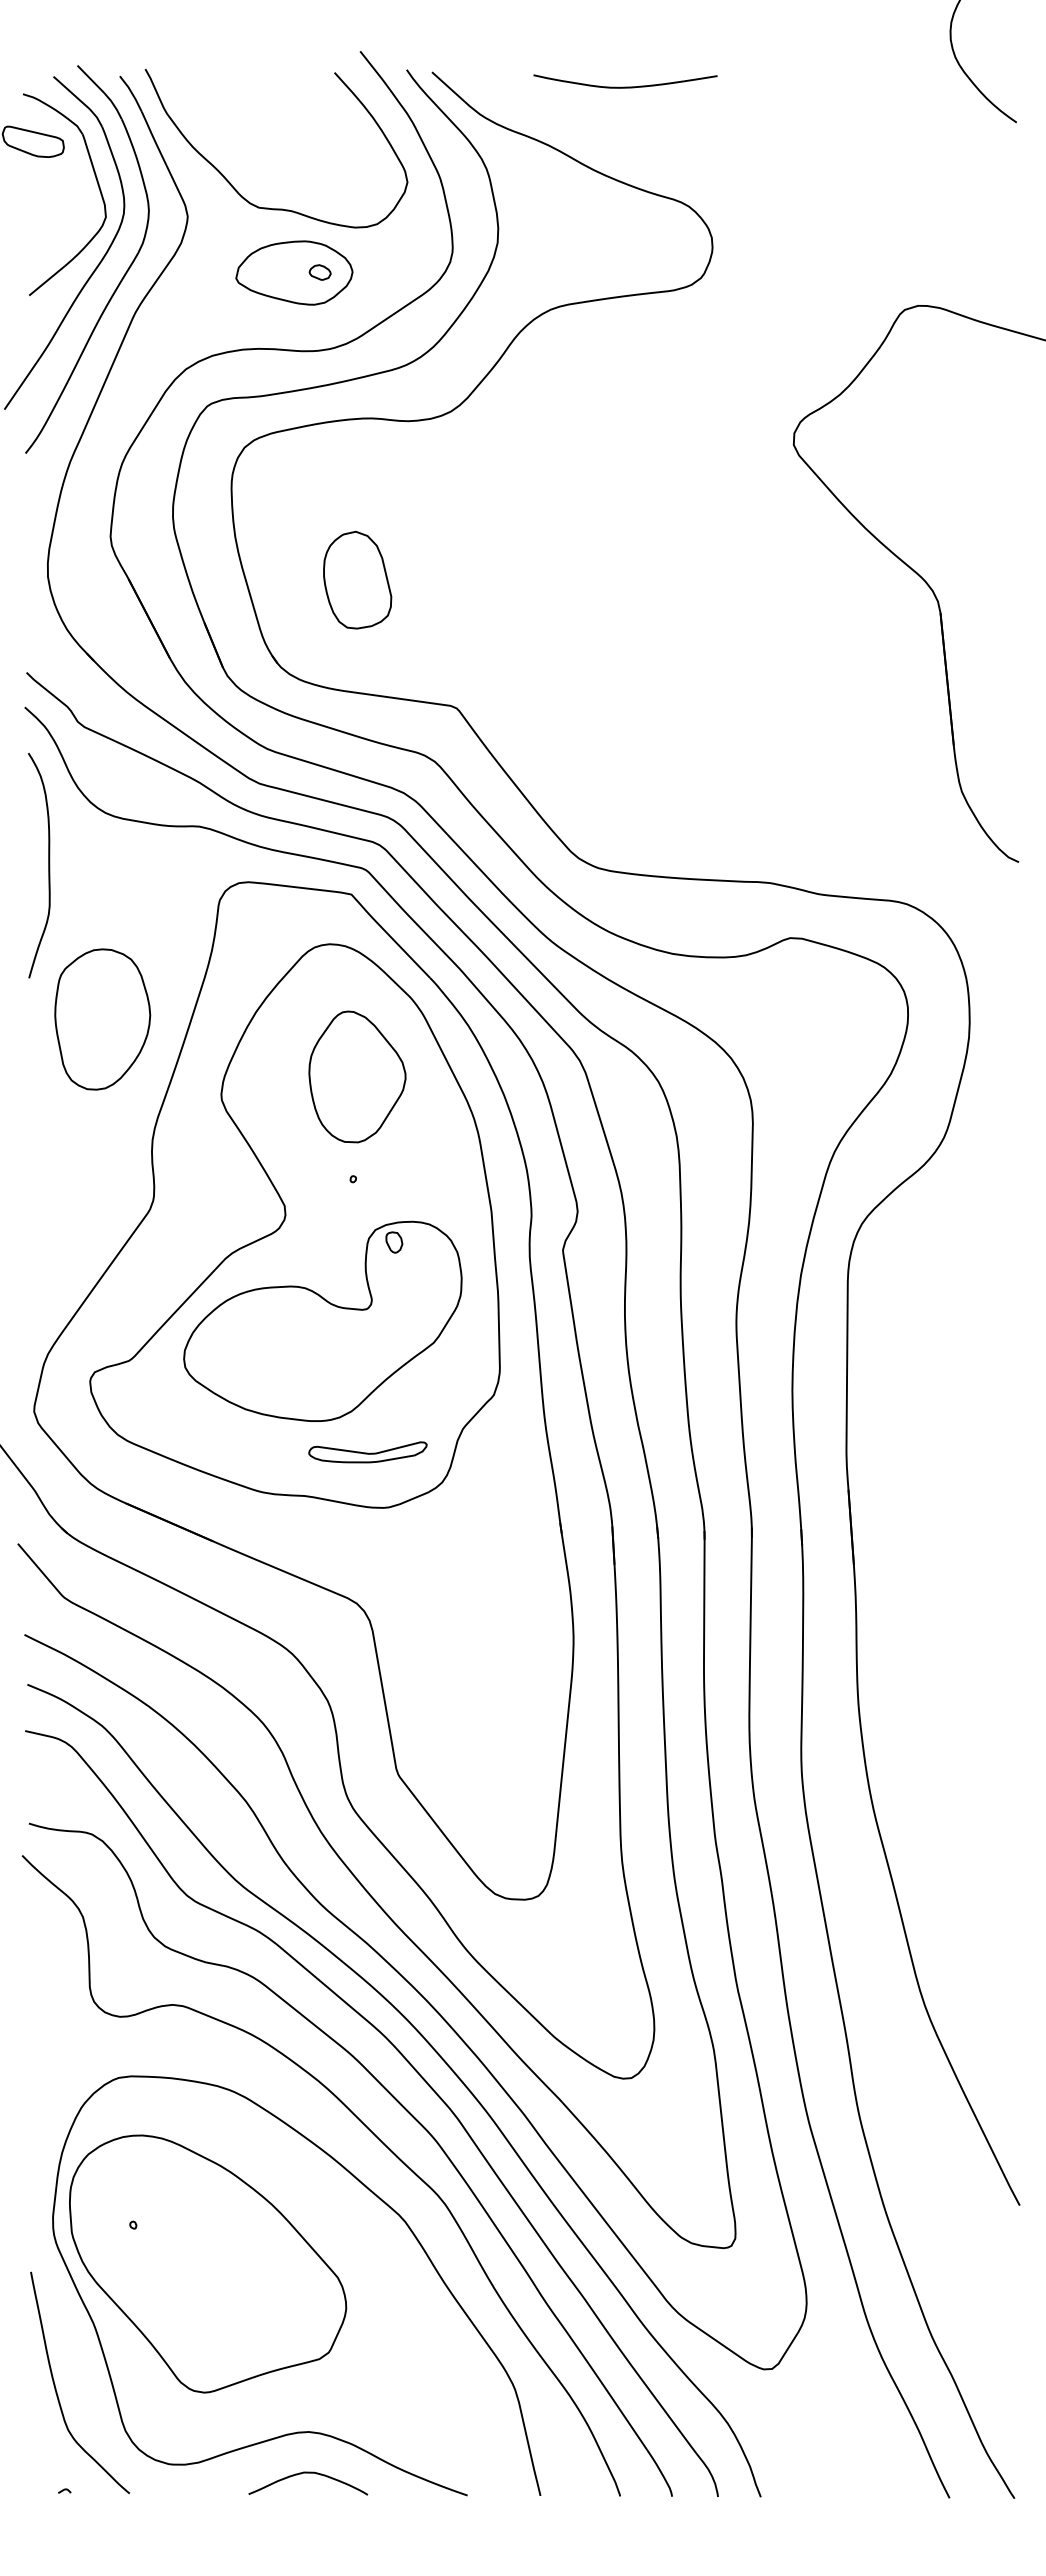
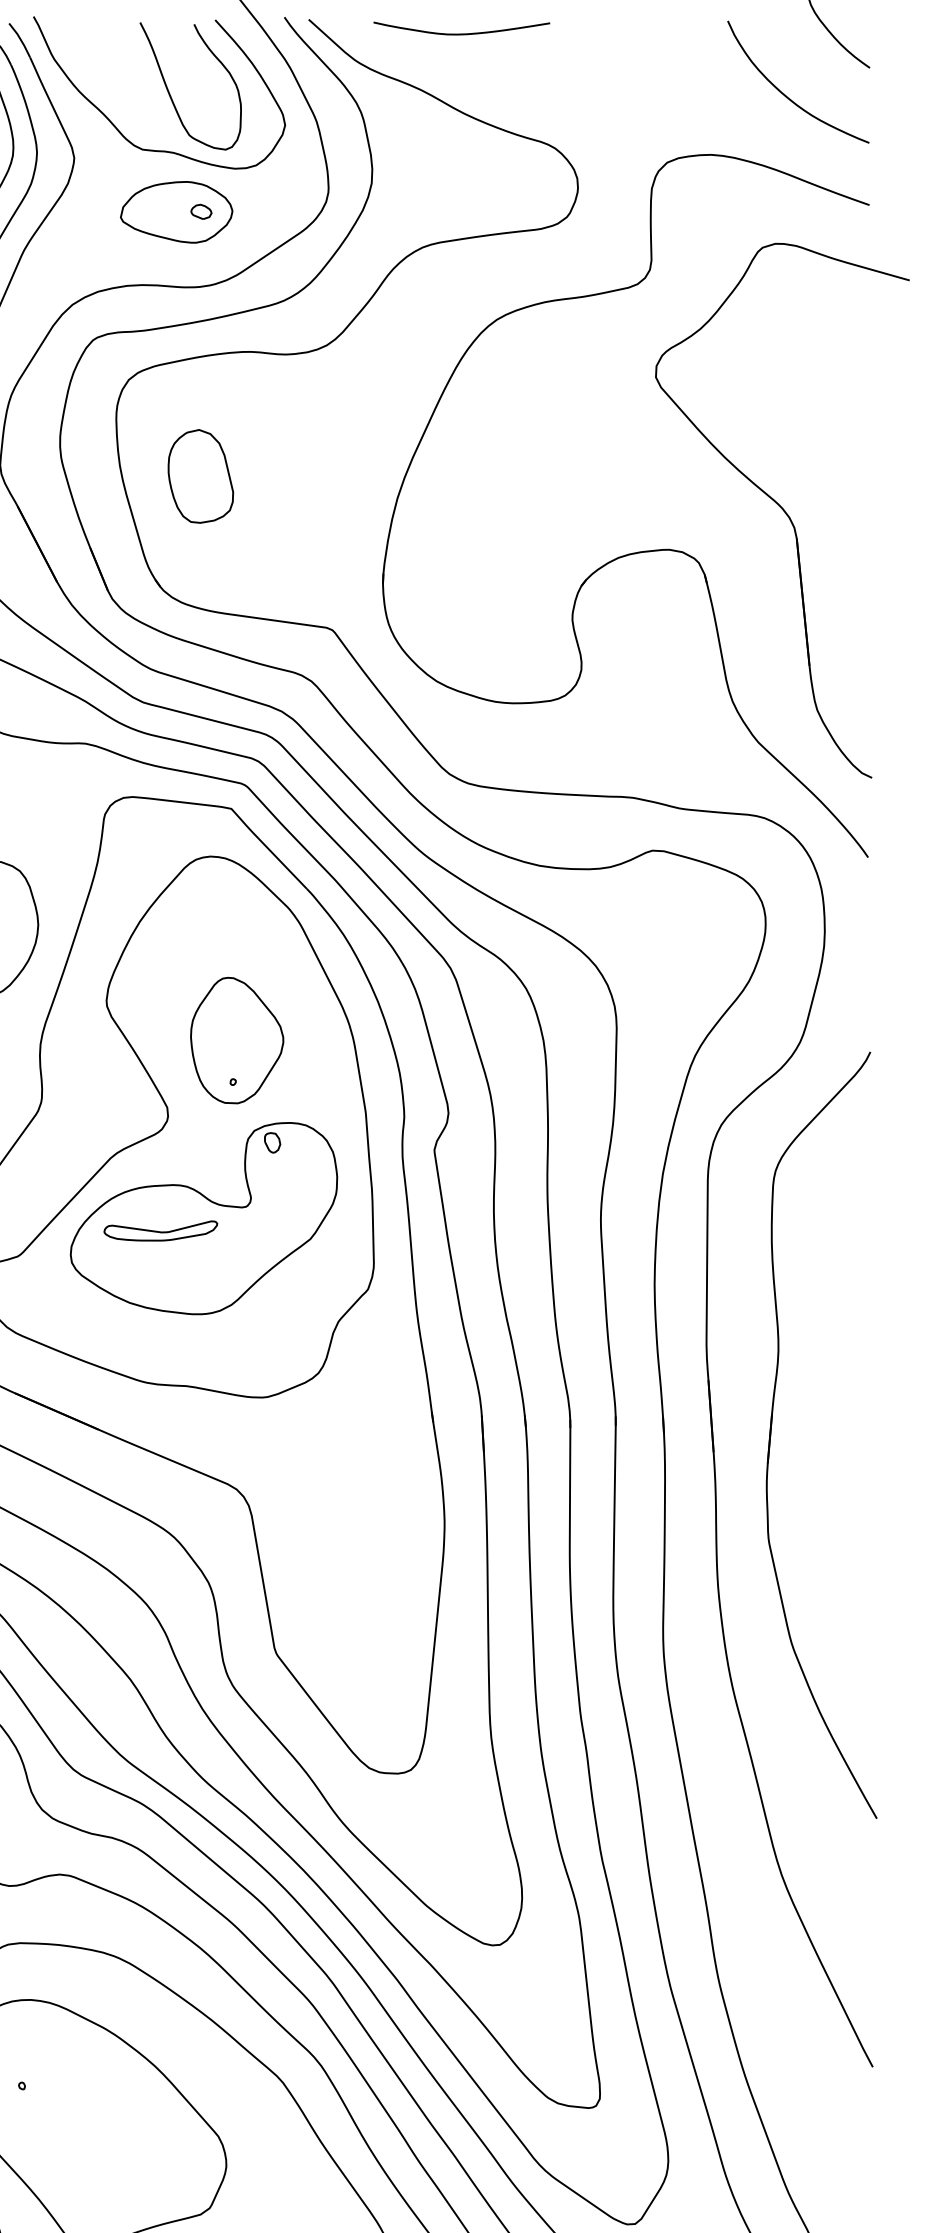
curve: (625, 86) -> (461, 33), moved
curve: (288, 150) -> (170, 94), added
curve: (931, 152) -> (788, 96), added
part: (357, 579) -> (200, 475), moved
part: (769, 627) -> (632, 552), added
part: (357, 1076) -> (237, 1040), moved
part: (367, 1452) -> (160, 1231), moved
part: (914, 1543) -> (771, 1431), added

